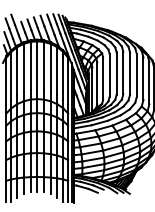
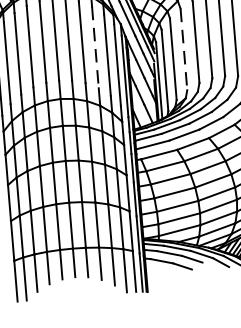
line: (57, 74) -> (95, 48), solid -> dashed
line: (103, 79) -> (184, 50), solid -> dashed

